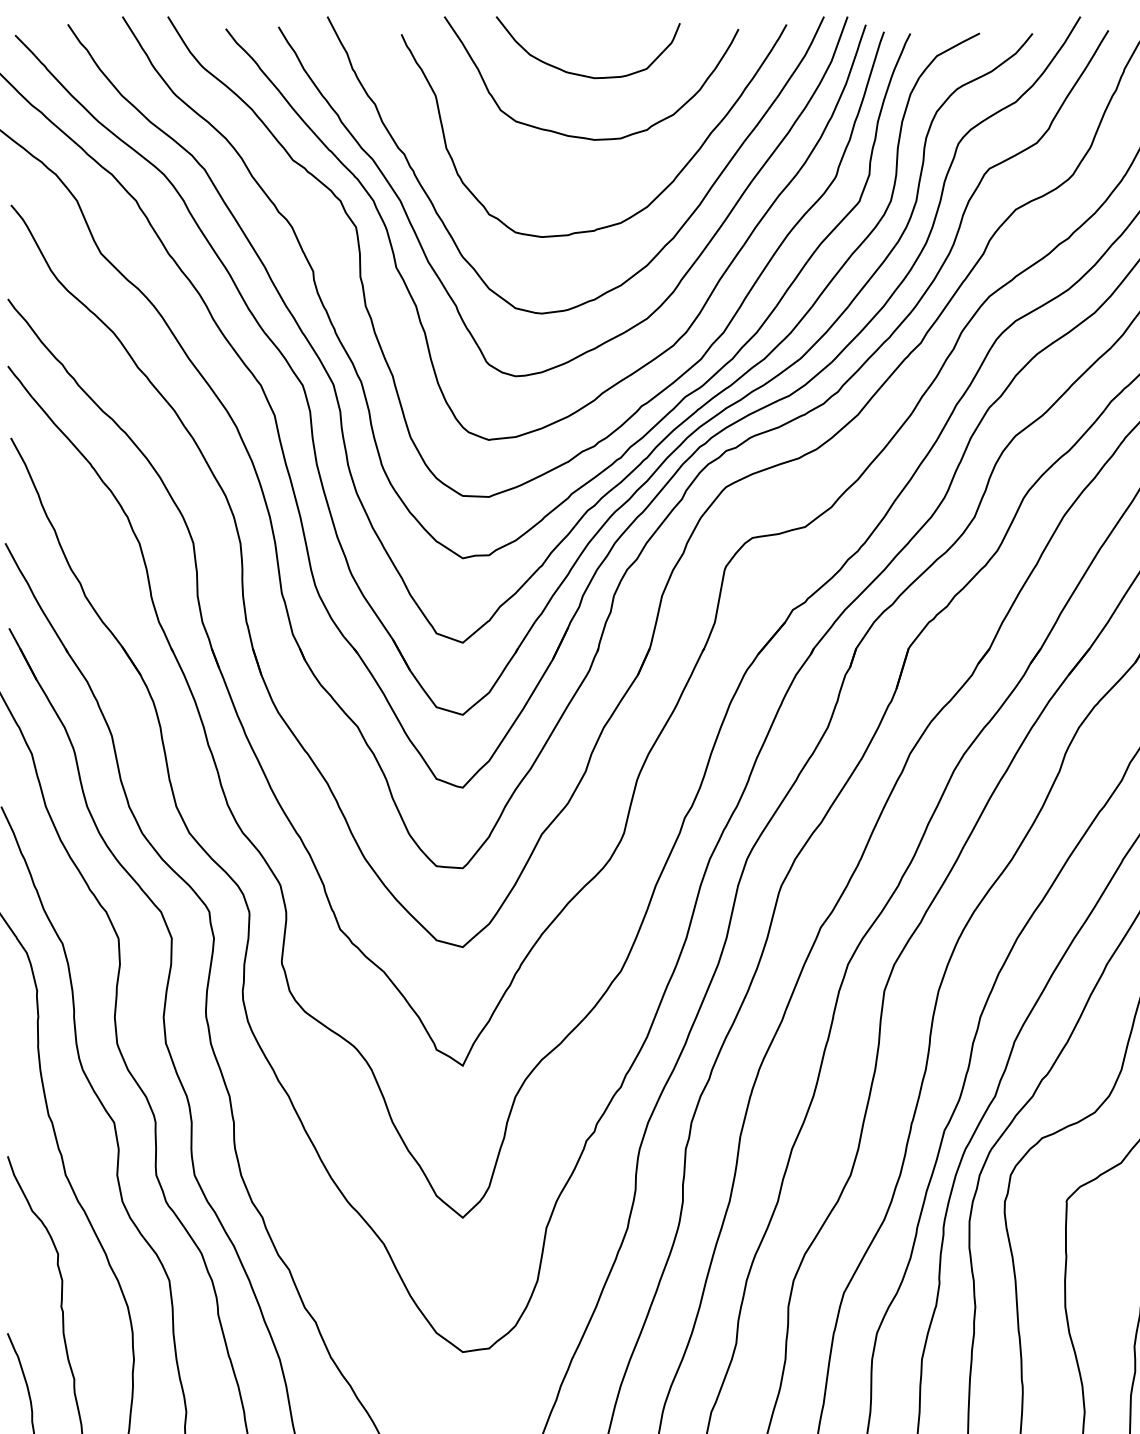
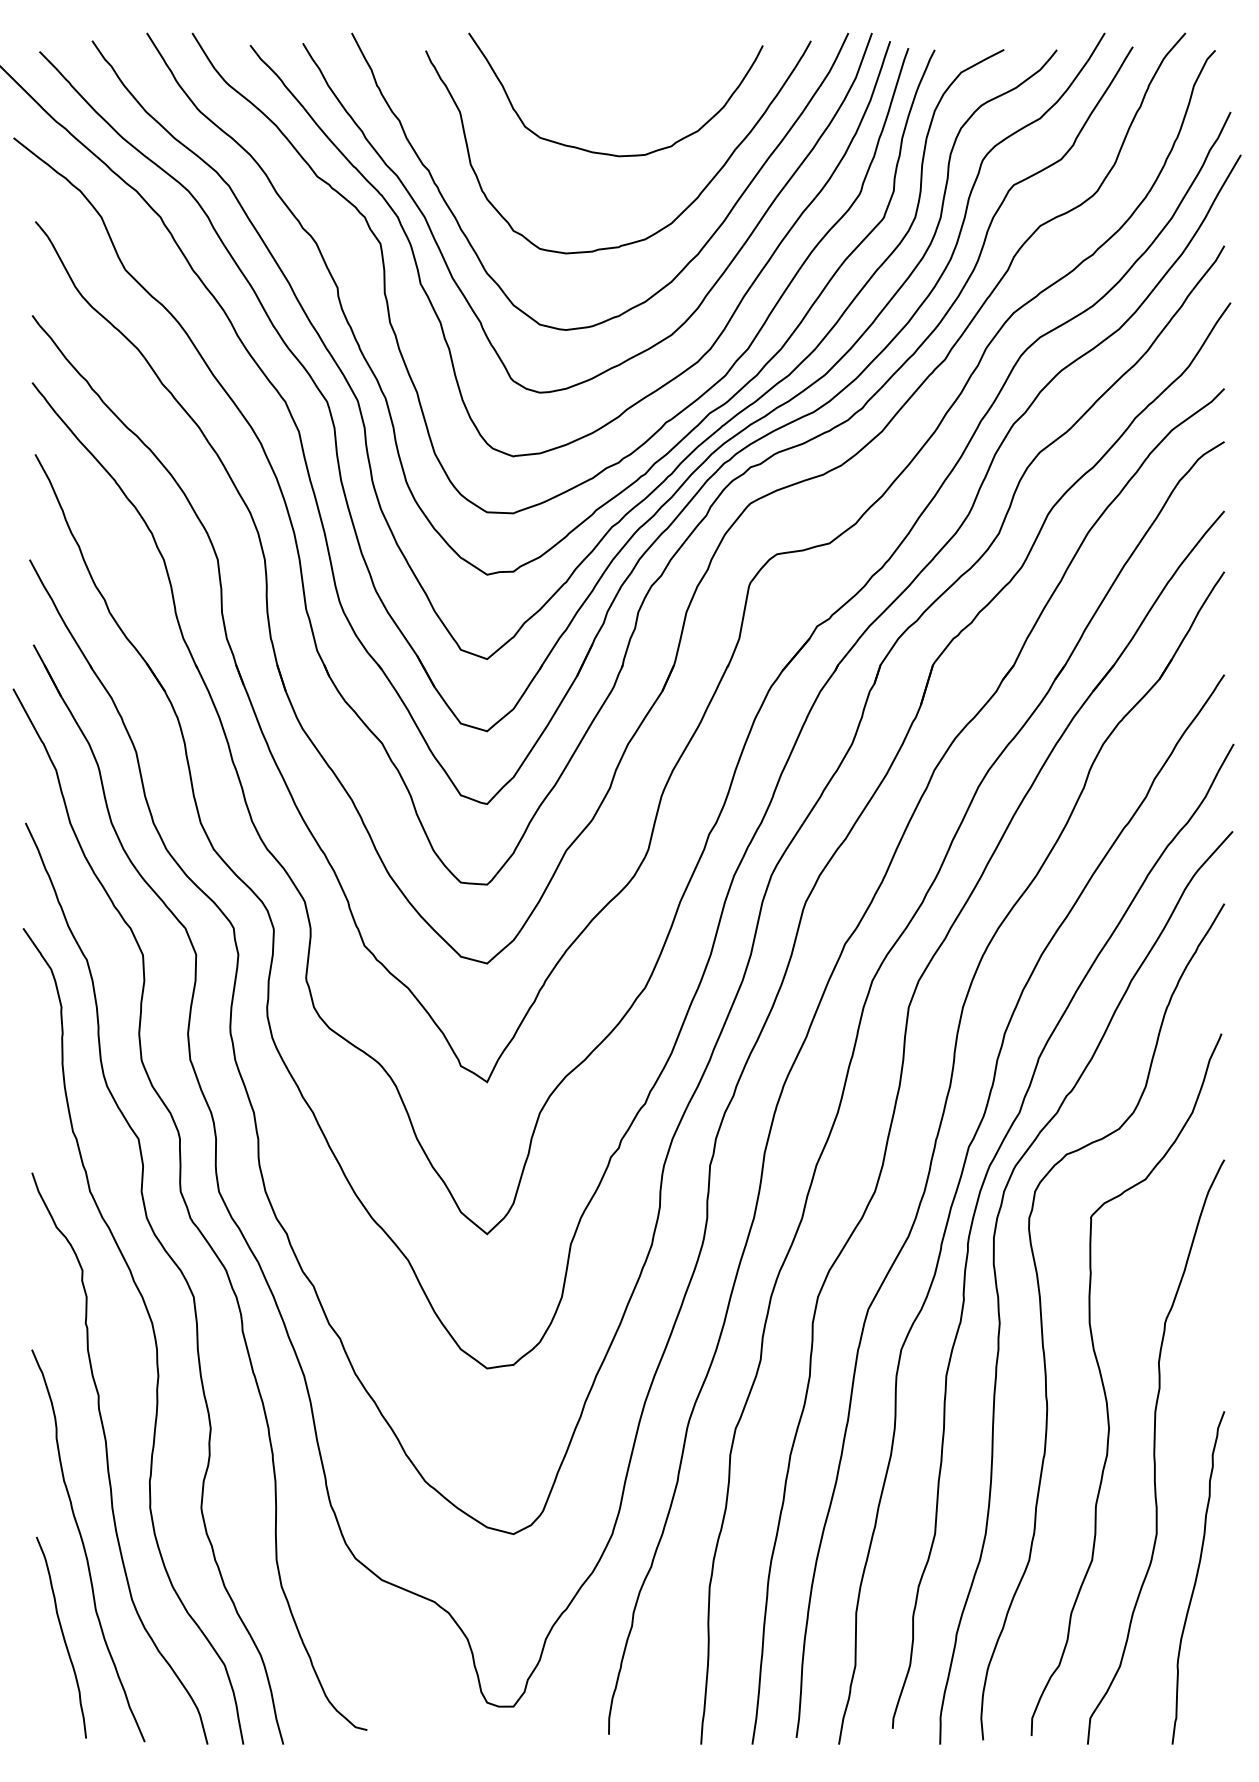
curve: (581, 74) -> (605, 90), removed

